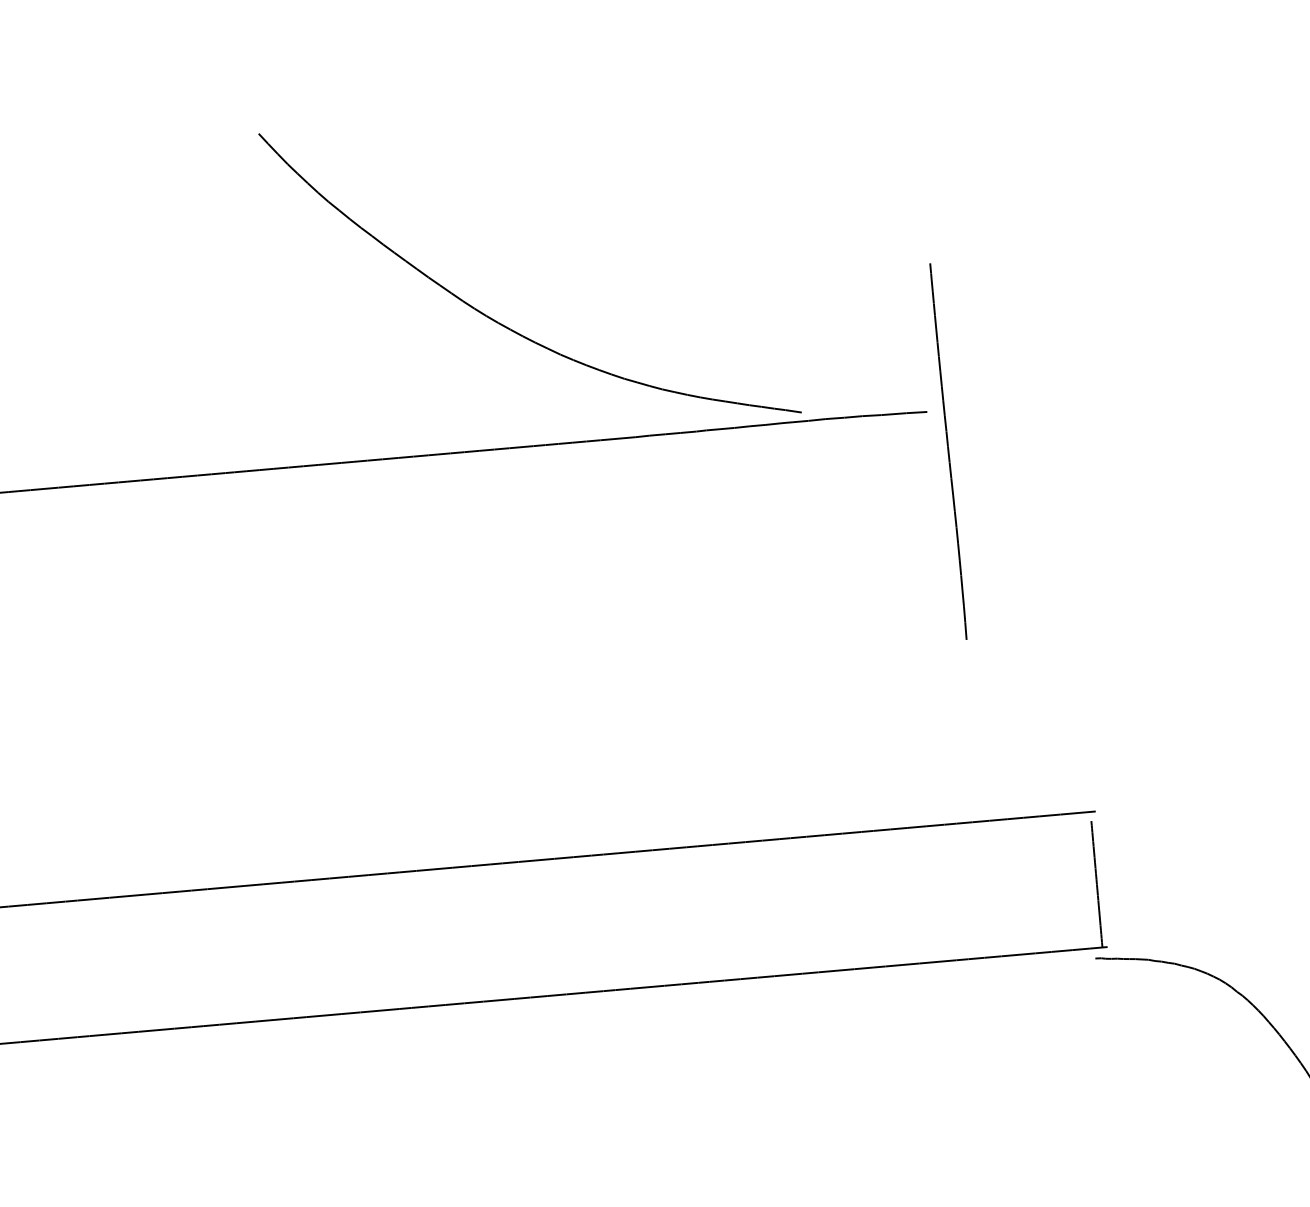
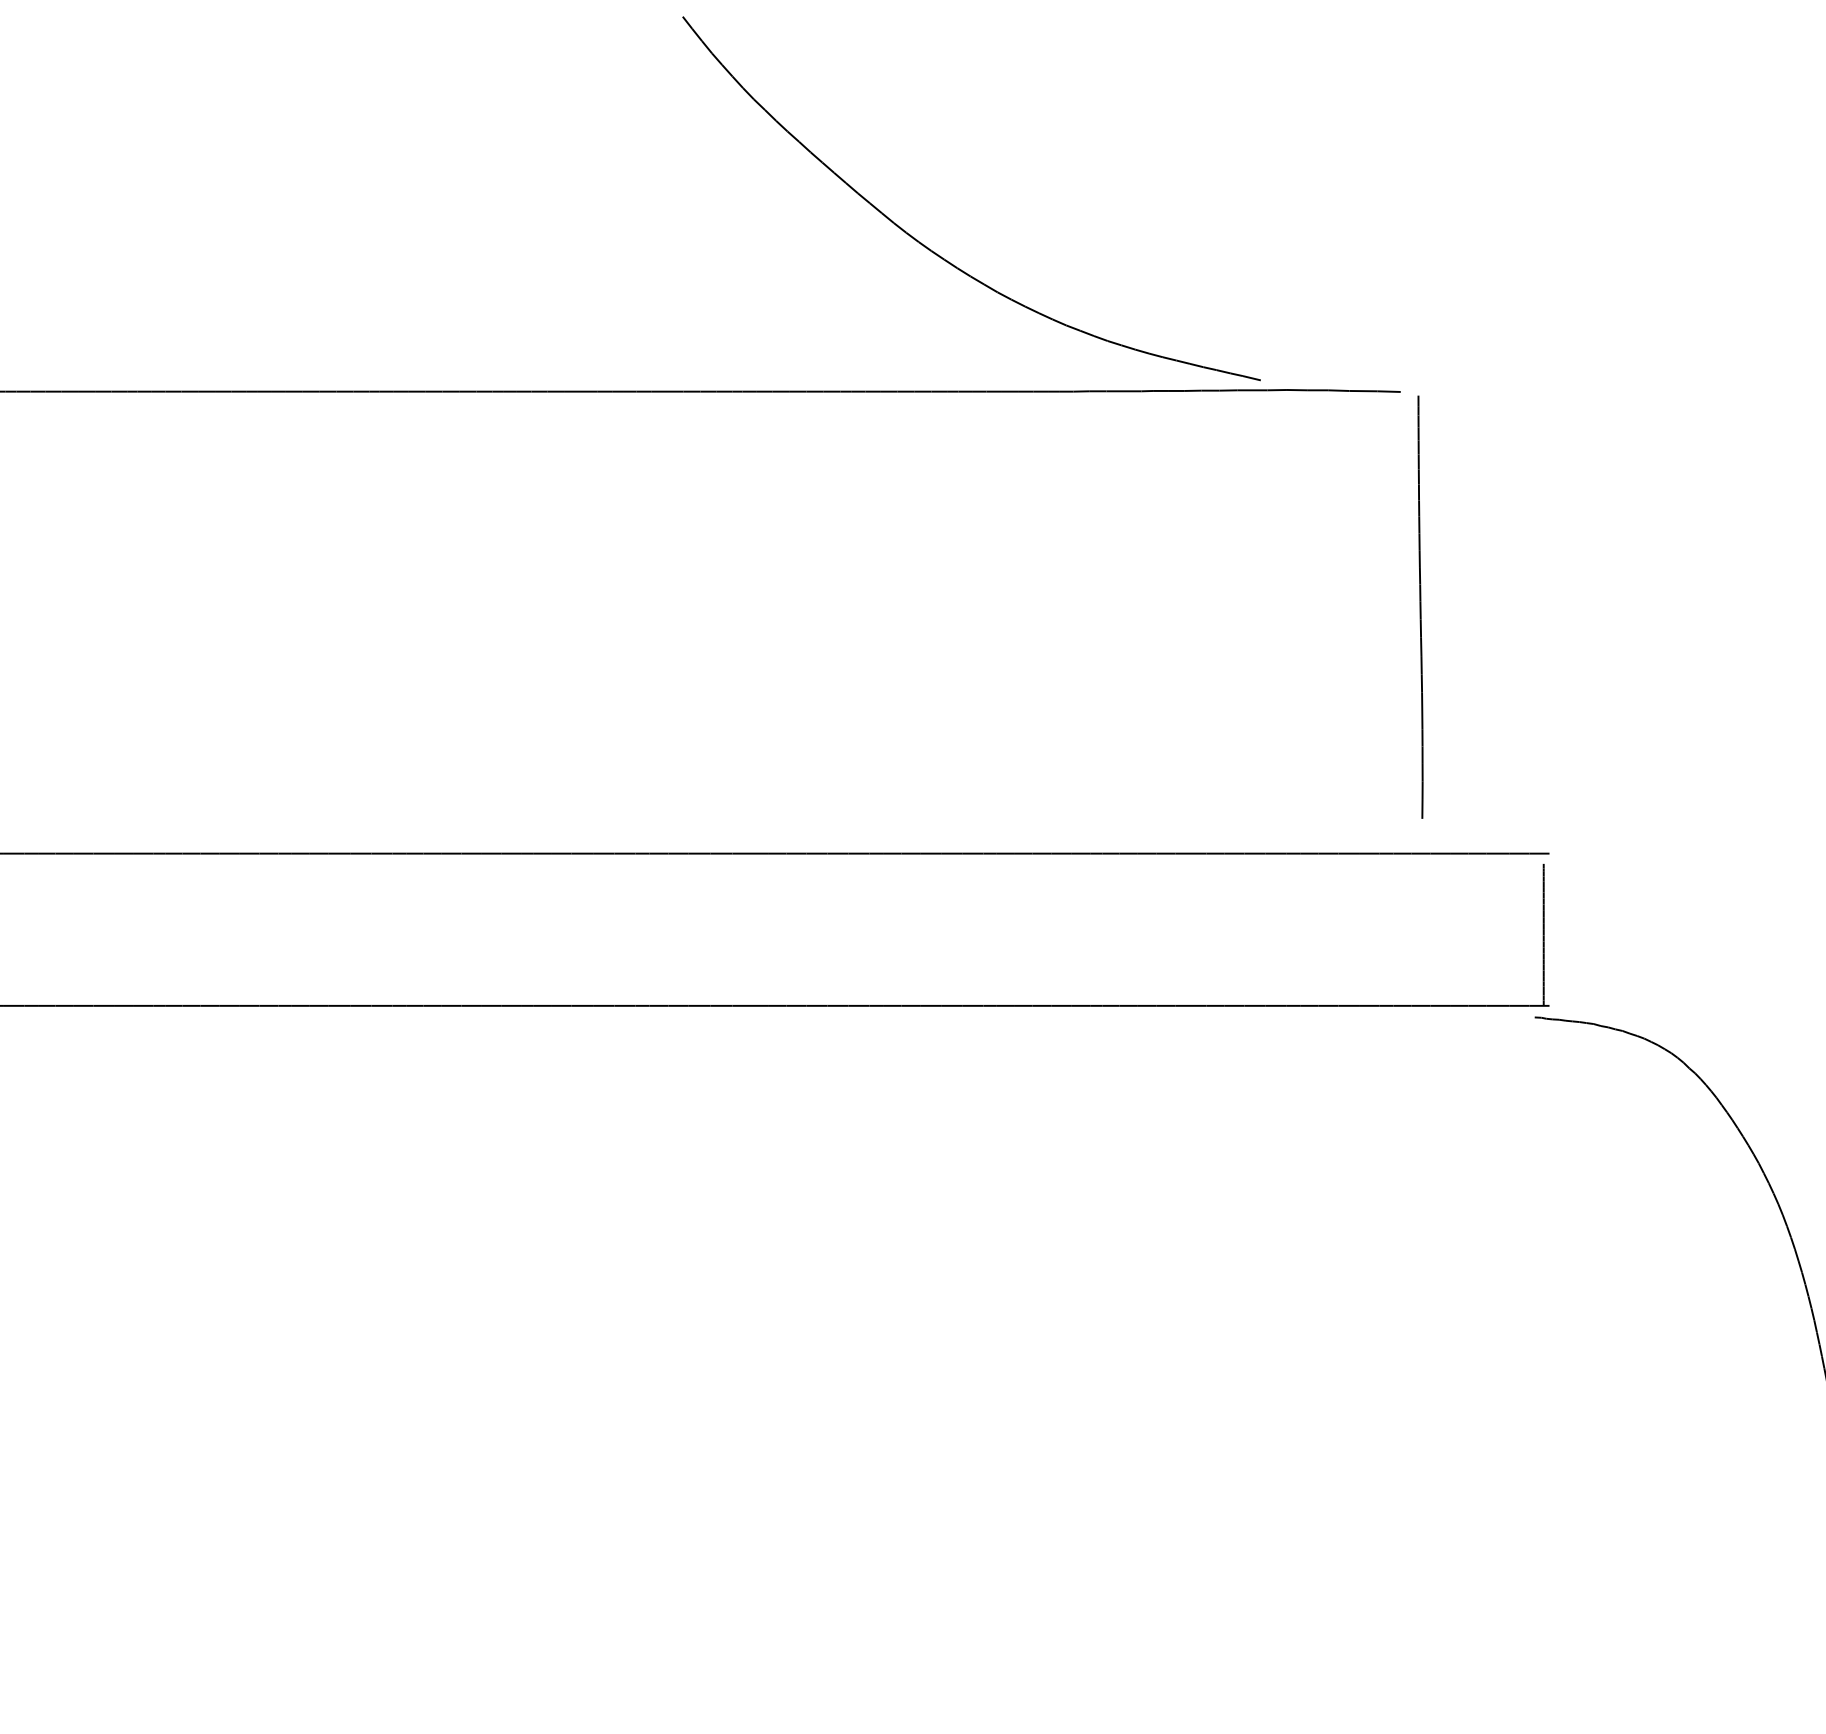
line: (948, 450) -> (1420, 606), moved

